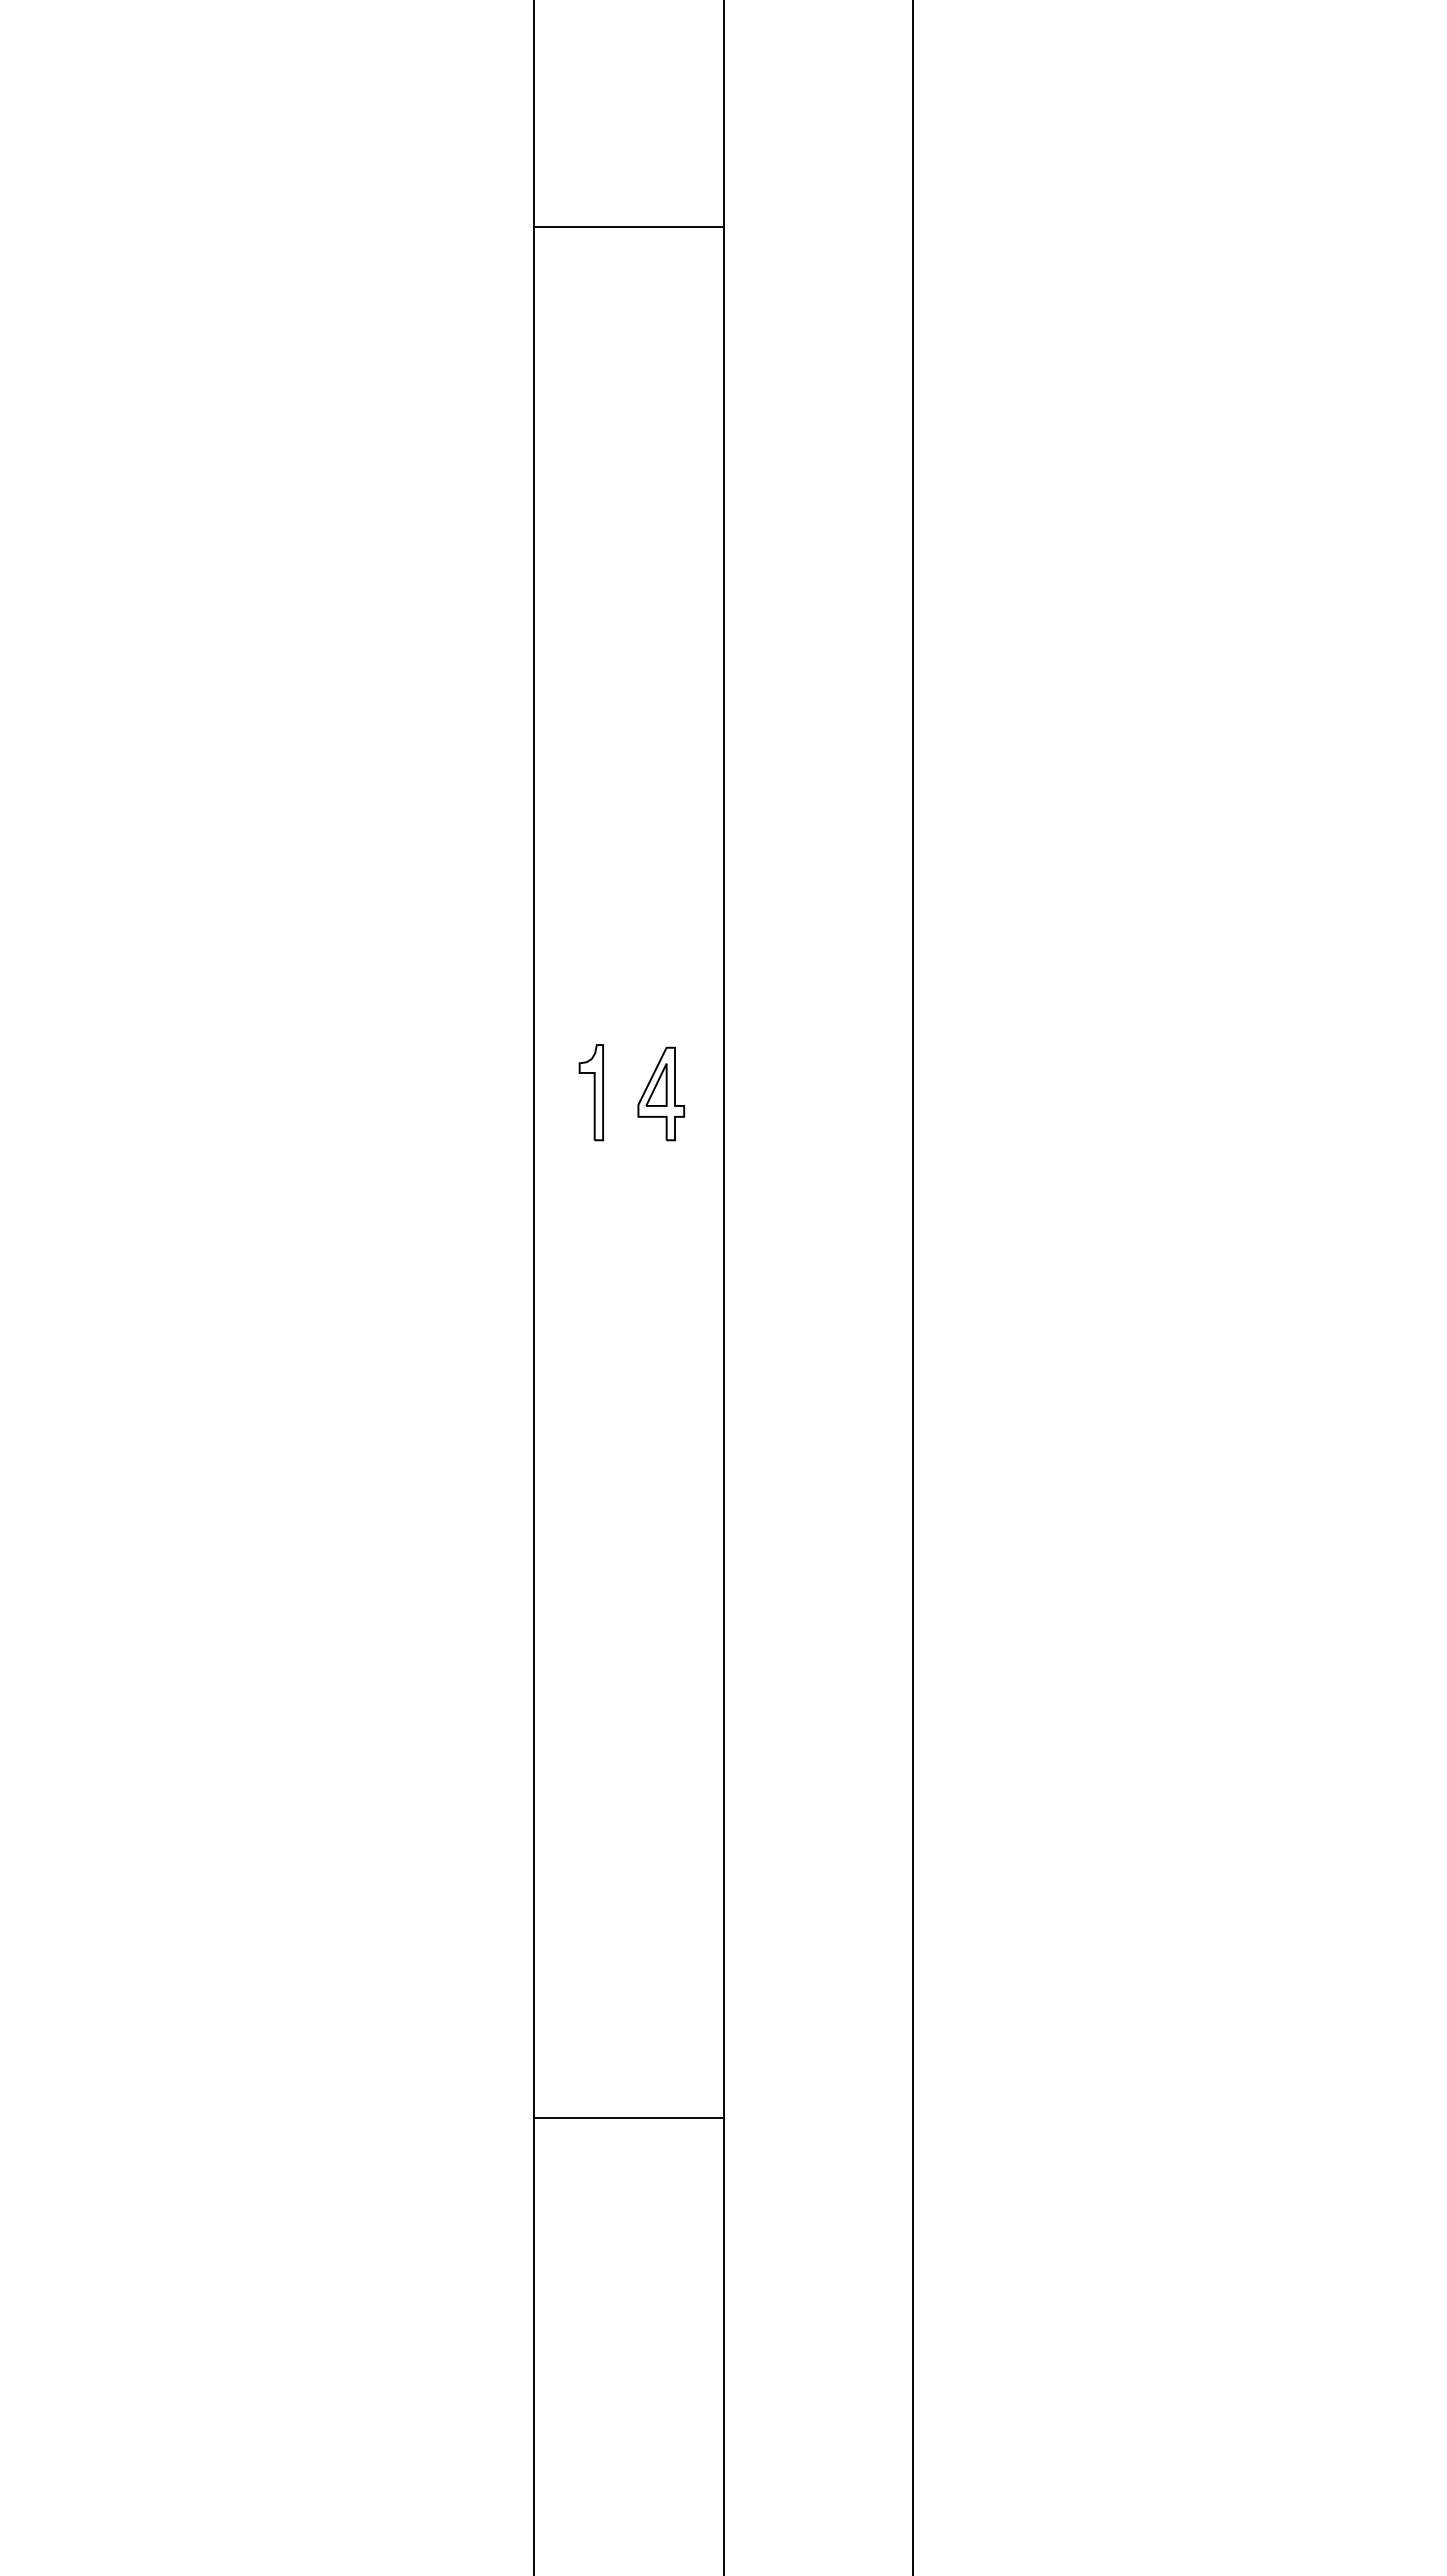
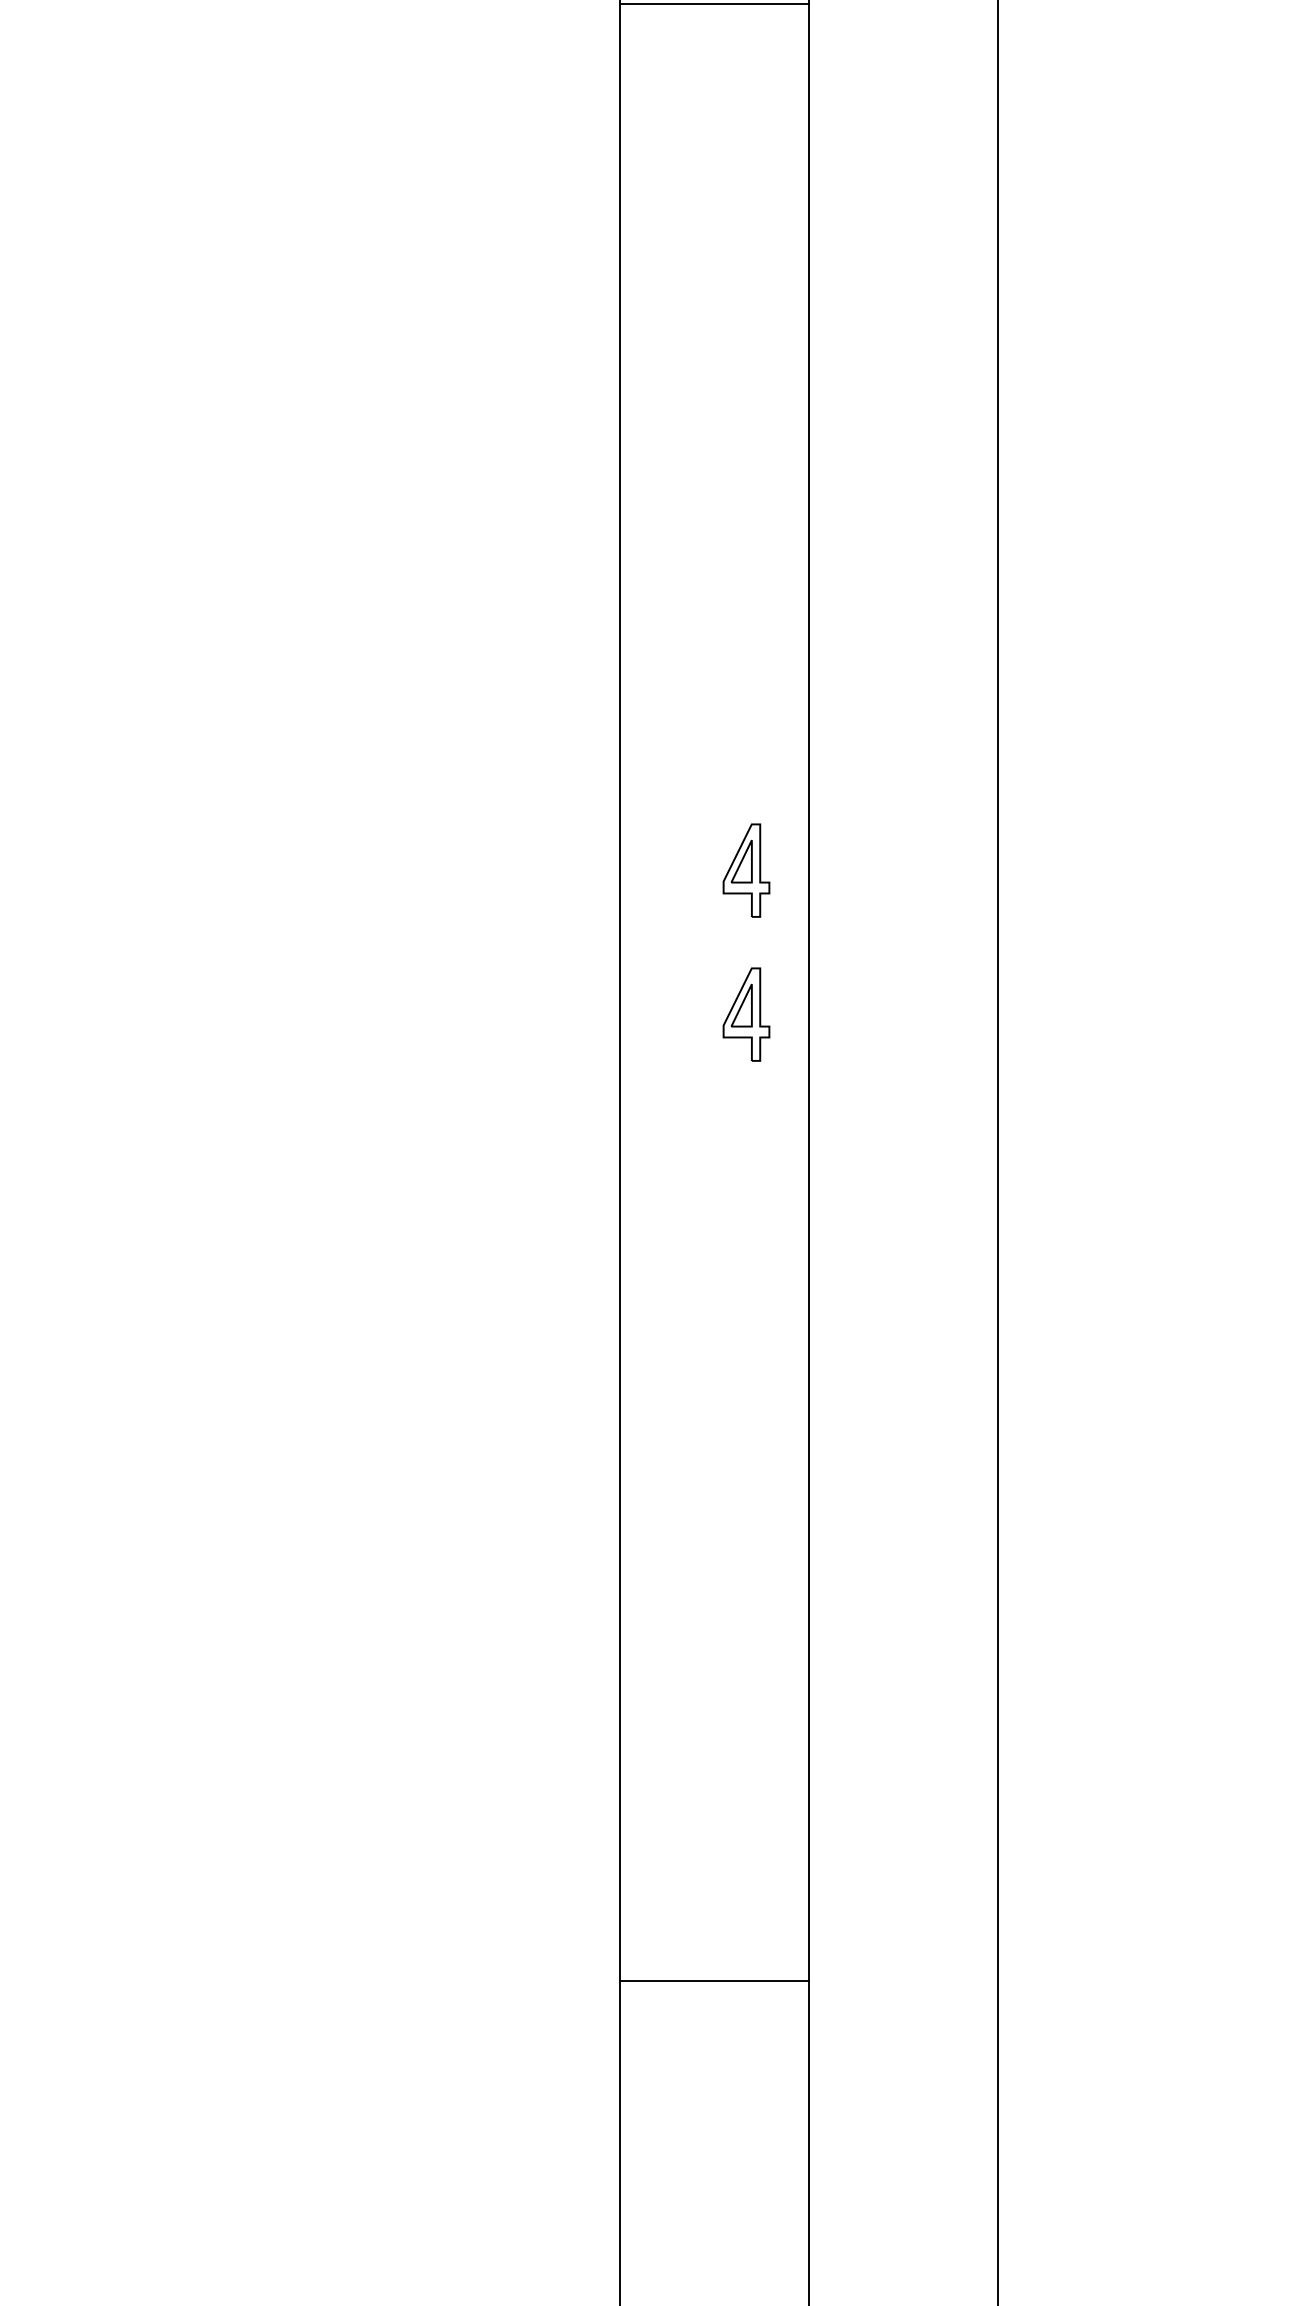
part: (590, 1092) -> (675, 869), removed
part: (661, 1237) -> (746, 1014), added
line: (628, 2117) -> (713, 1981), moved

